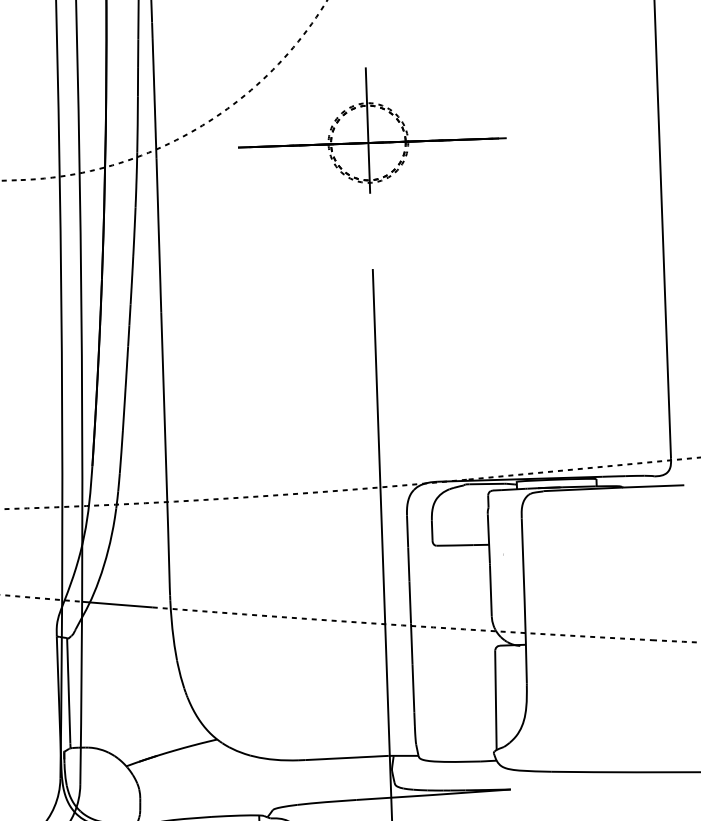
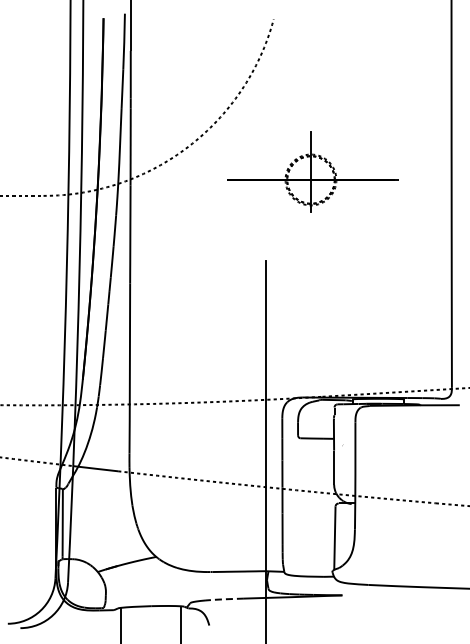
part: (370, 129) -> (312, 171), moved
line: (326, 802) -> (224, 599), solid -> dashed

